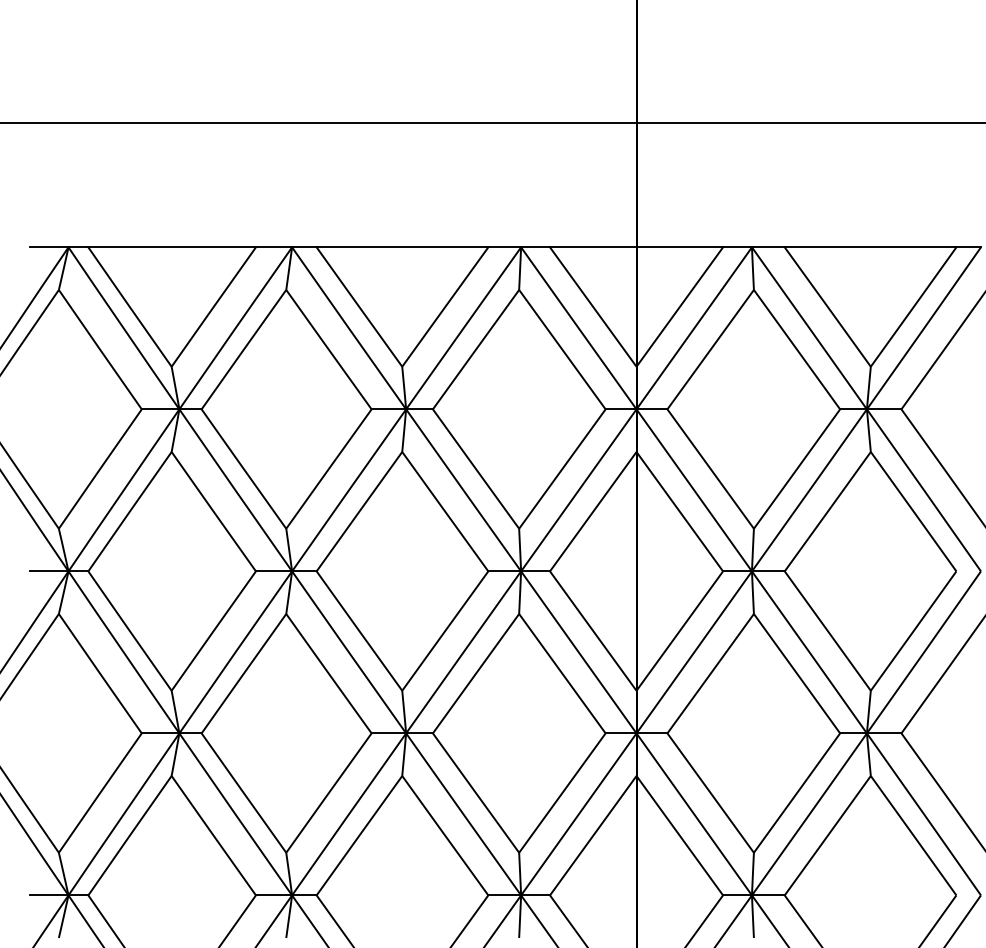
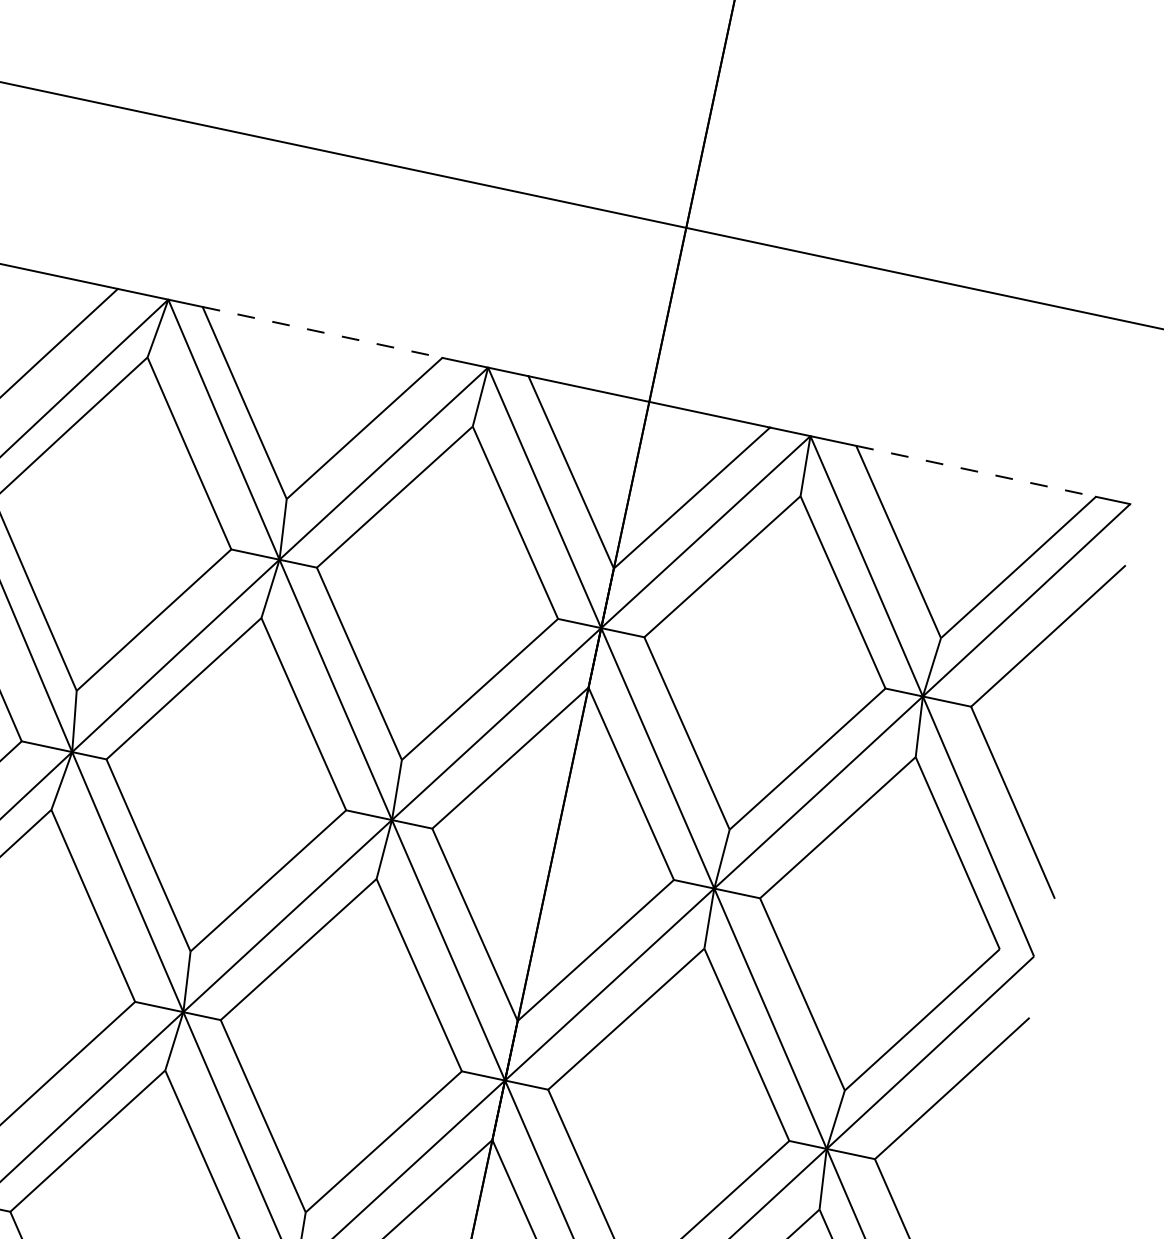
line: (402, 247) -> (322, 332), solid -> dashed
line: (870, 247) -> (975, 471), solid -> dashed

